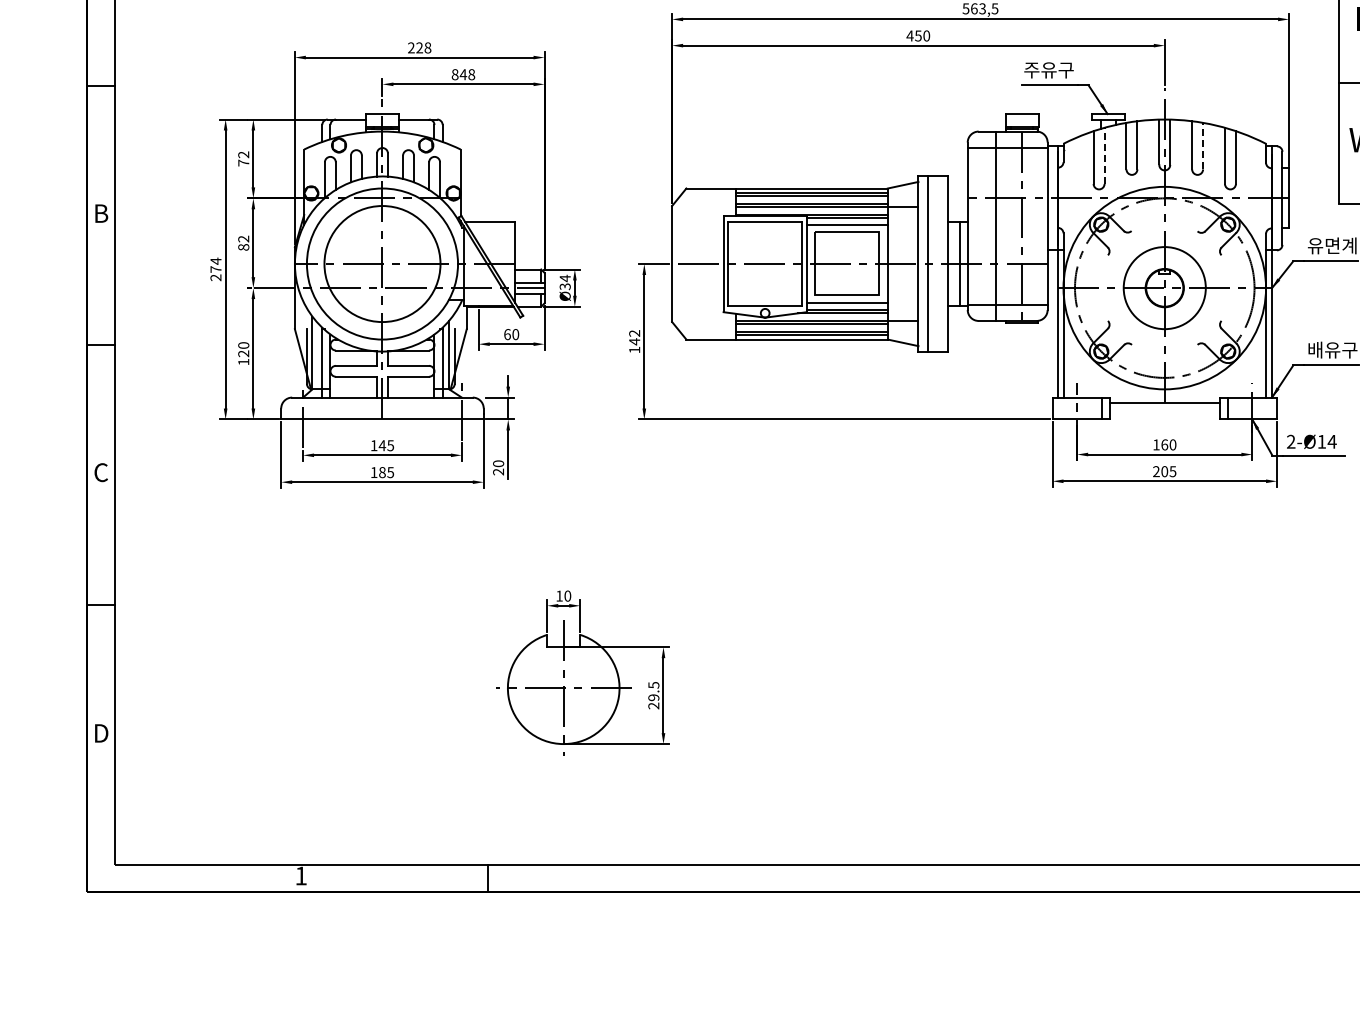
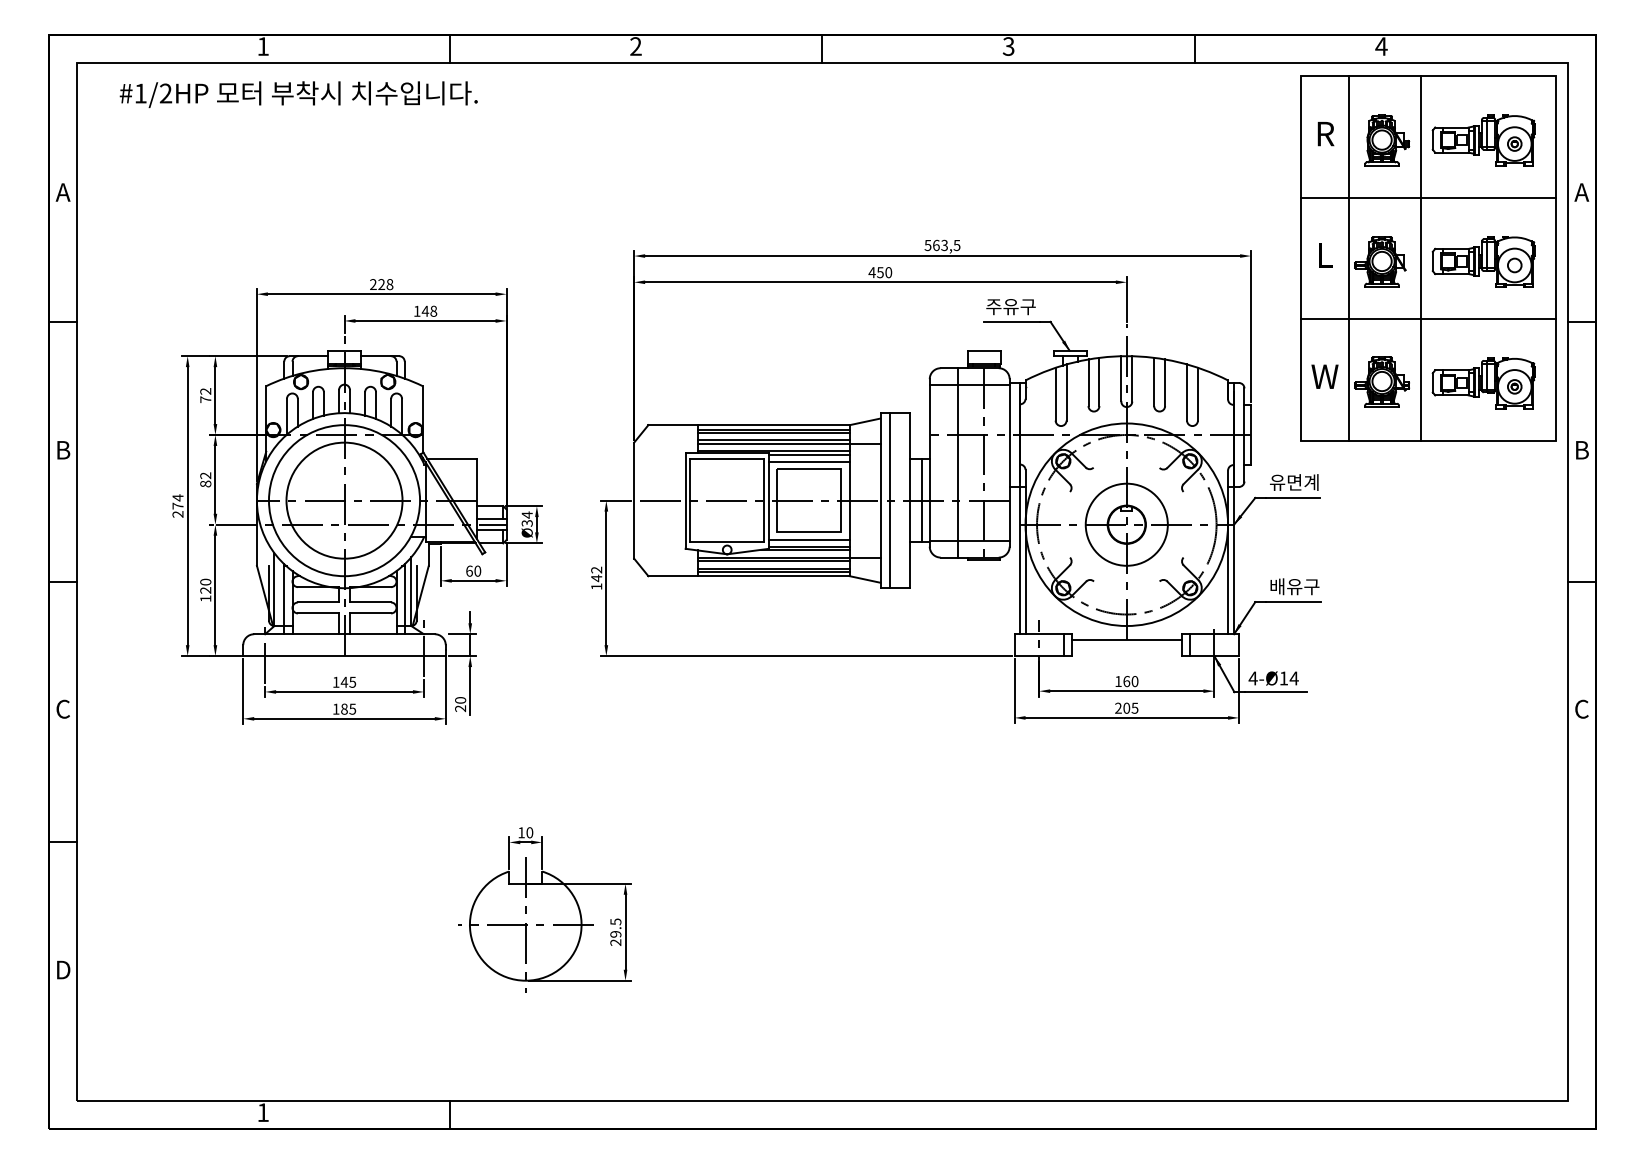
text: (454, 73) -> (416, 310), 848 -> 148
line: (1203, 145) -> (1165, 382), dashed -> solid
line: (1104, 155) -> (1066, 392), dashed -> solid
text: (1290, 441) -> (1252, 678), 2-Ø14 -> 4-Ø14

